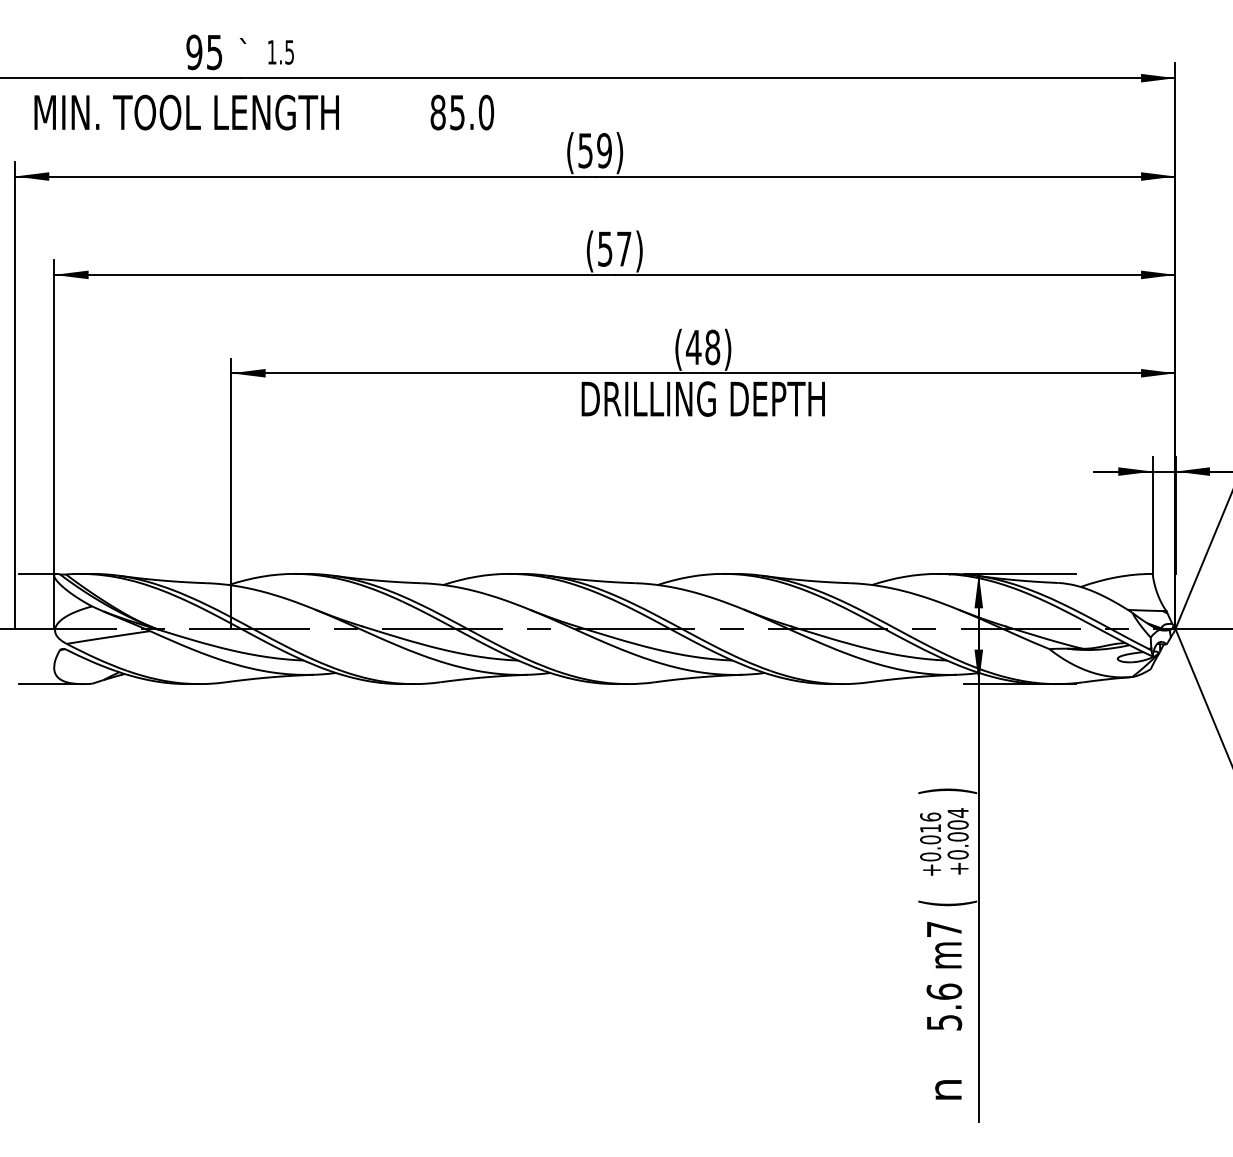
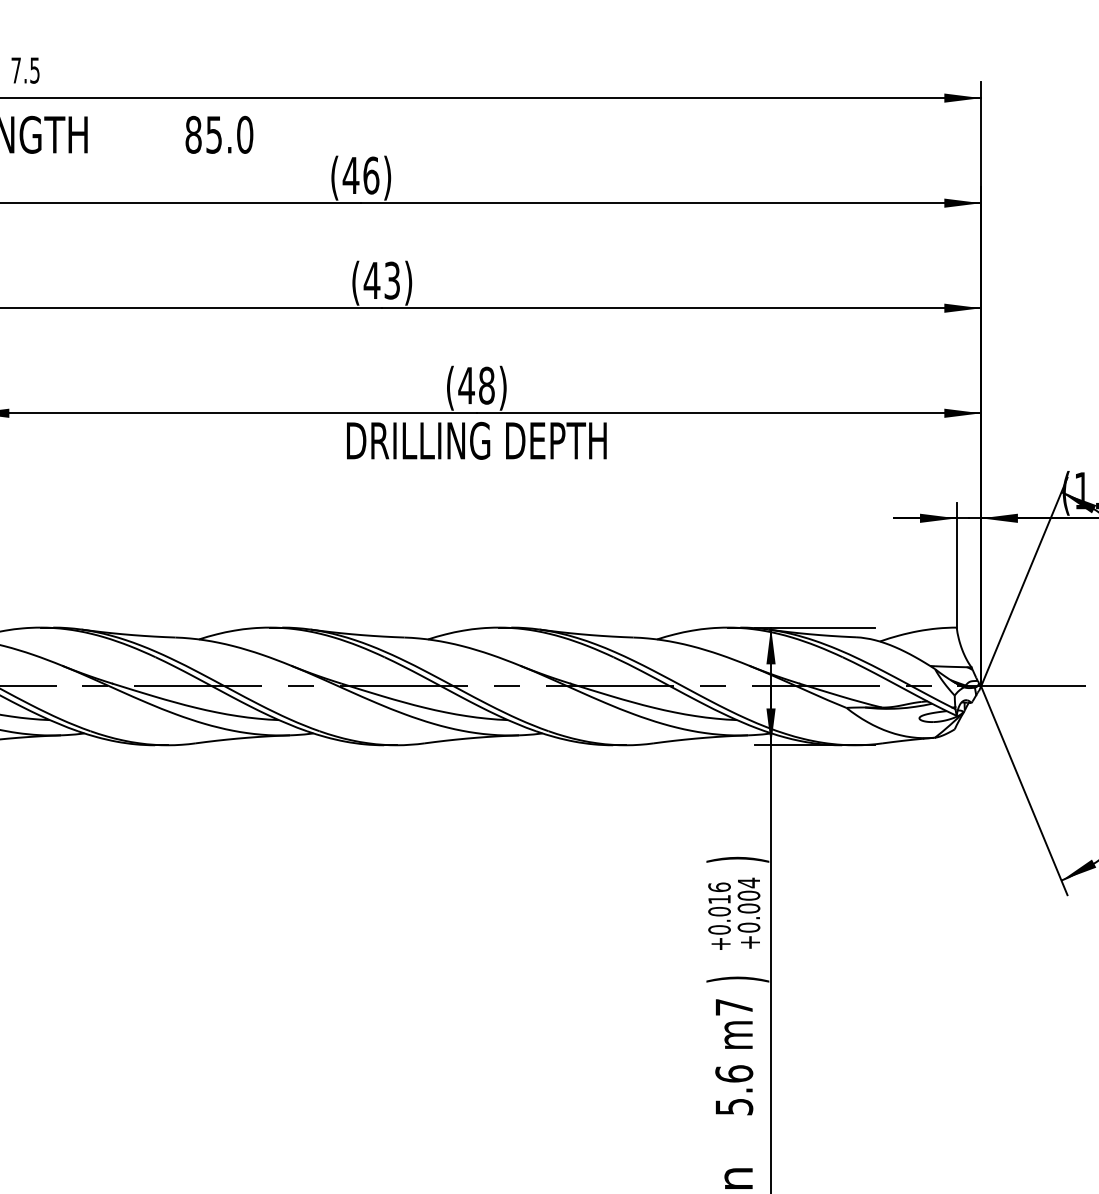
text: (271, 52) -> (15, 70), 1.5 -> 7.5
text: (594, 150) -> (360, 175), (59) -> (46)
text: (614, 248) -> (381, 280), (57) -> (43)
text: (947, 903) -> (737, 979), ( -> )

